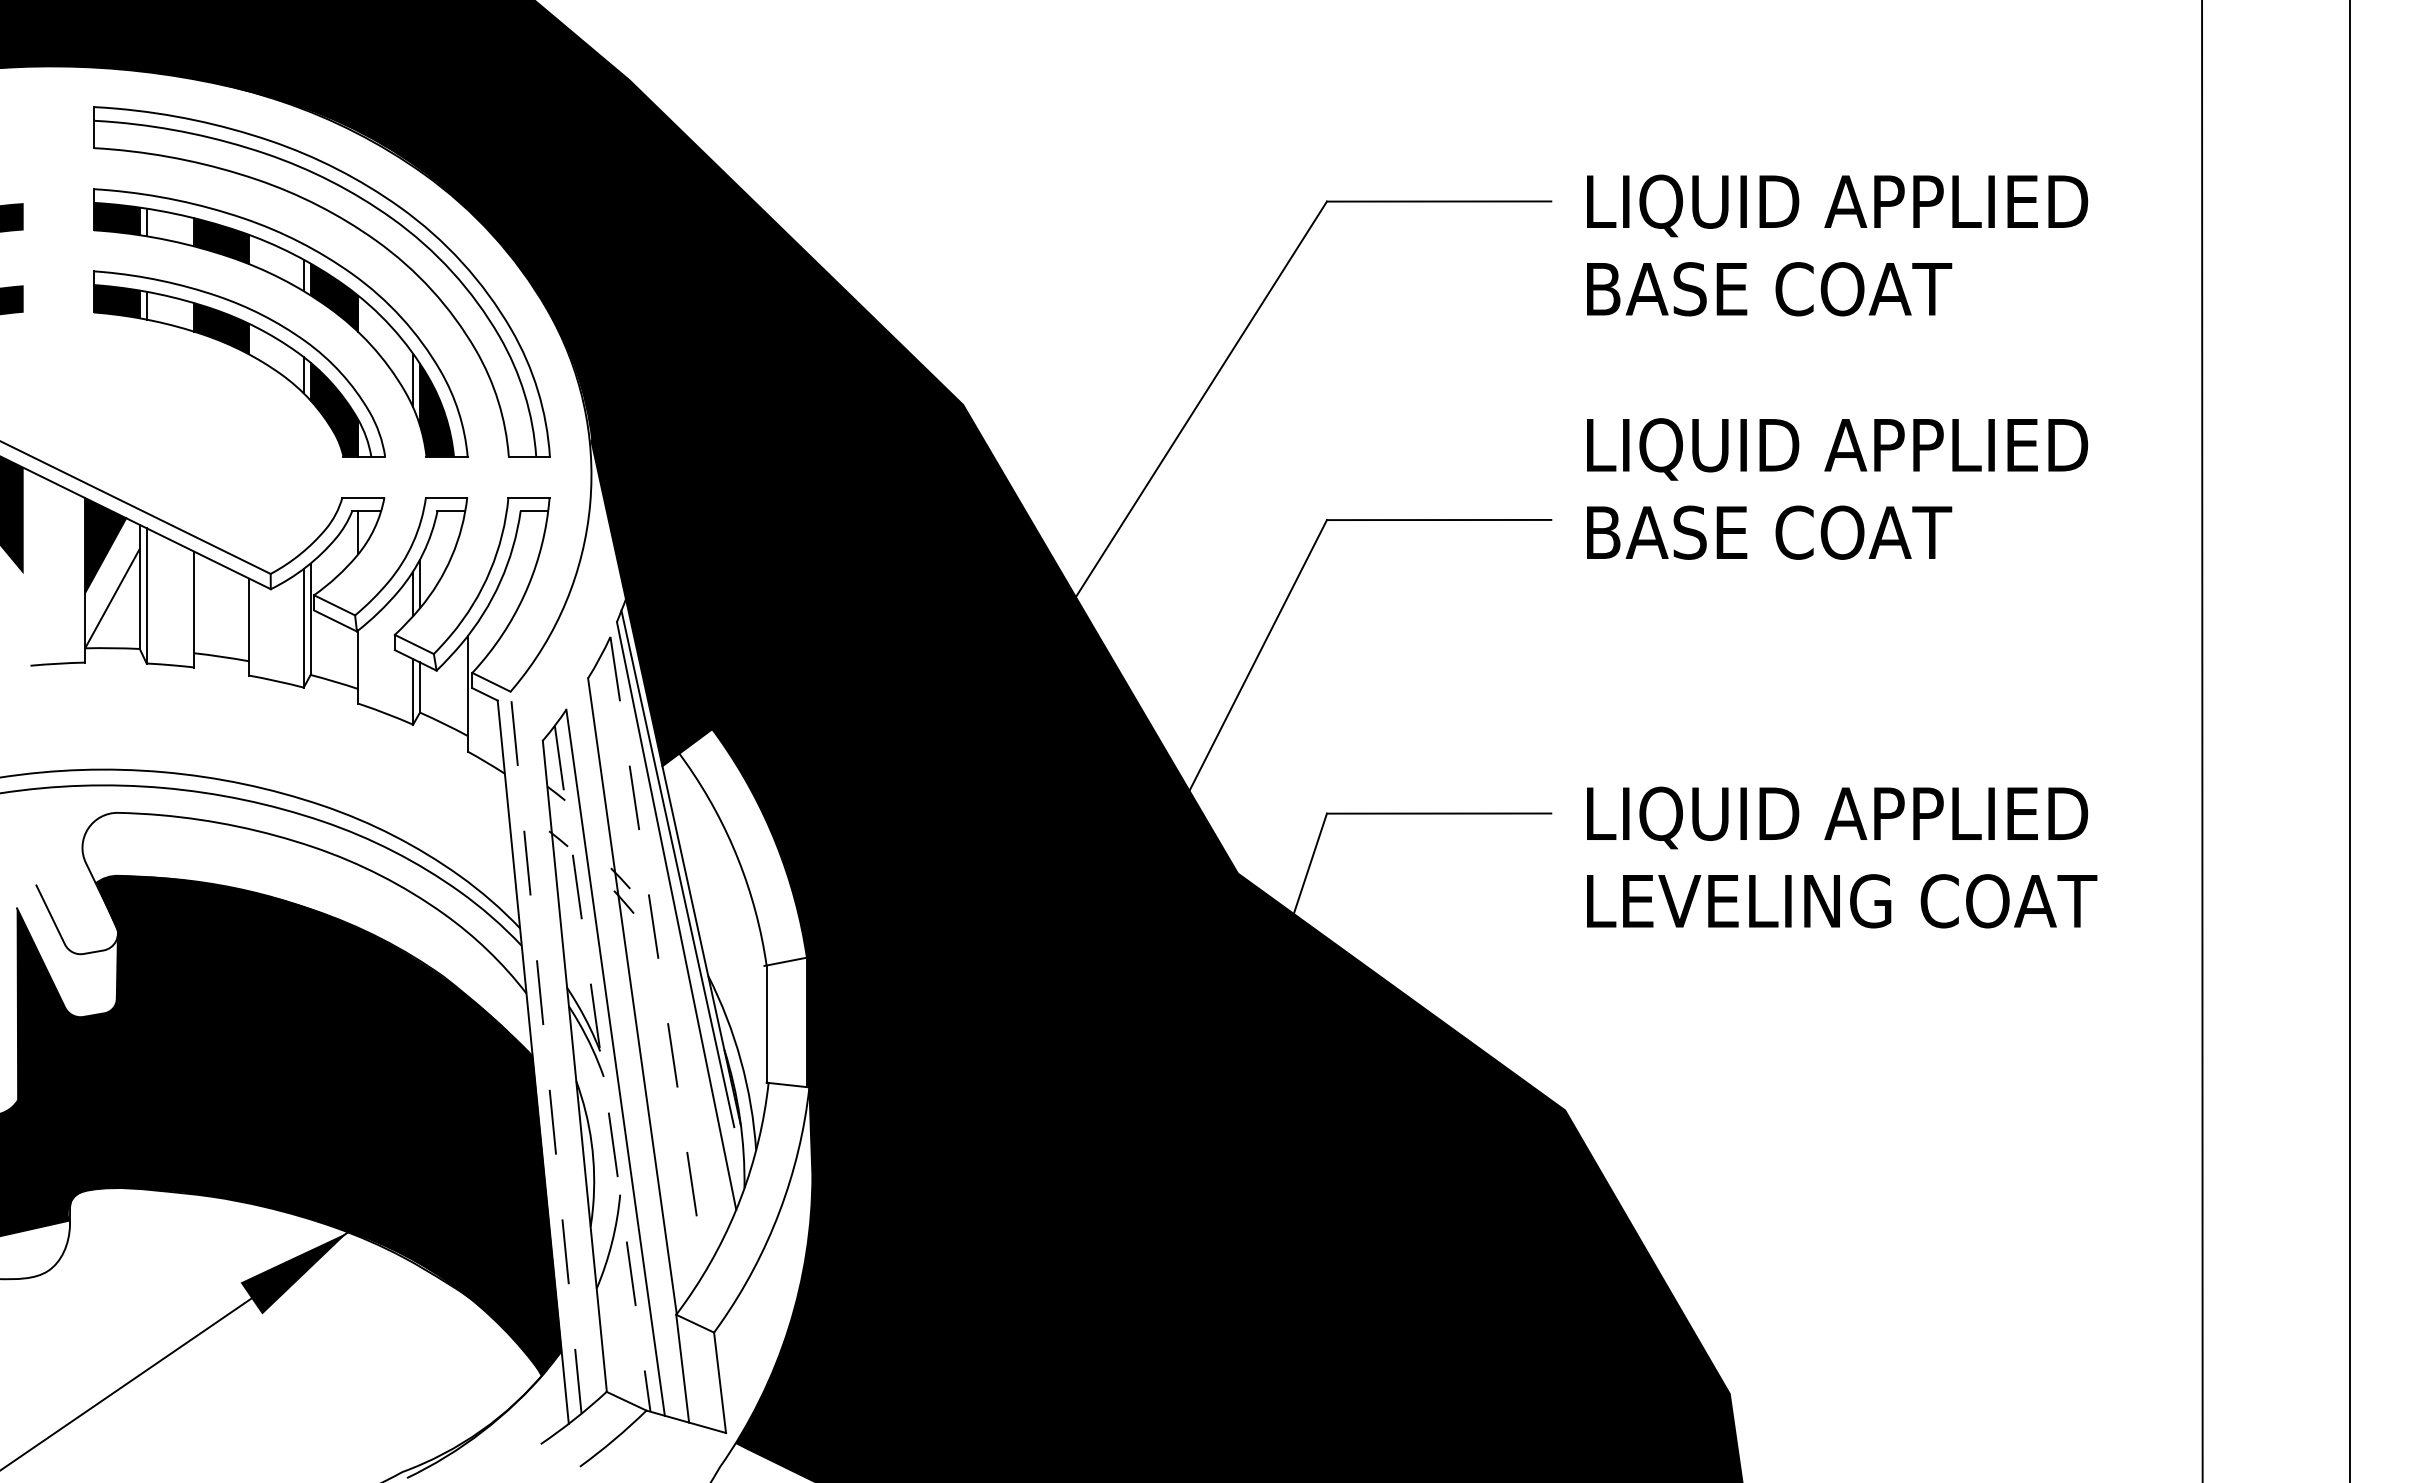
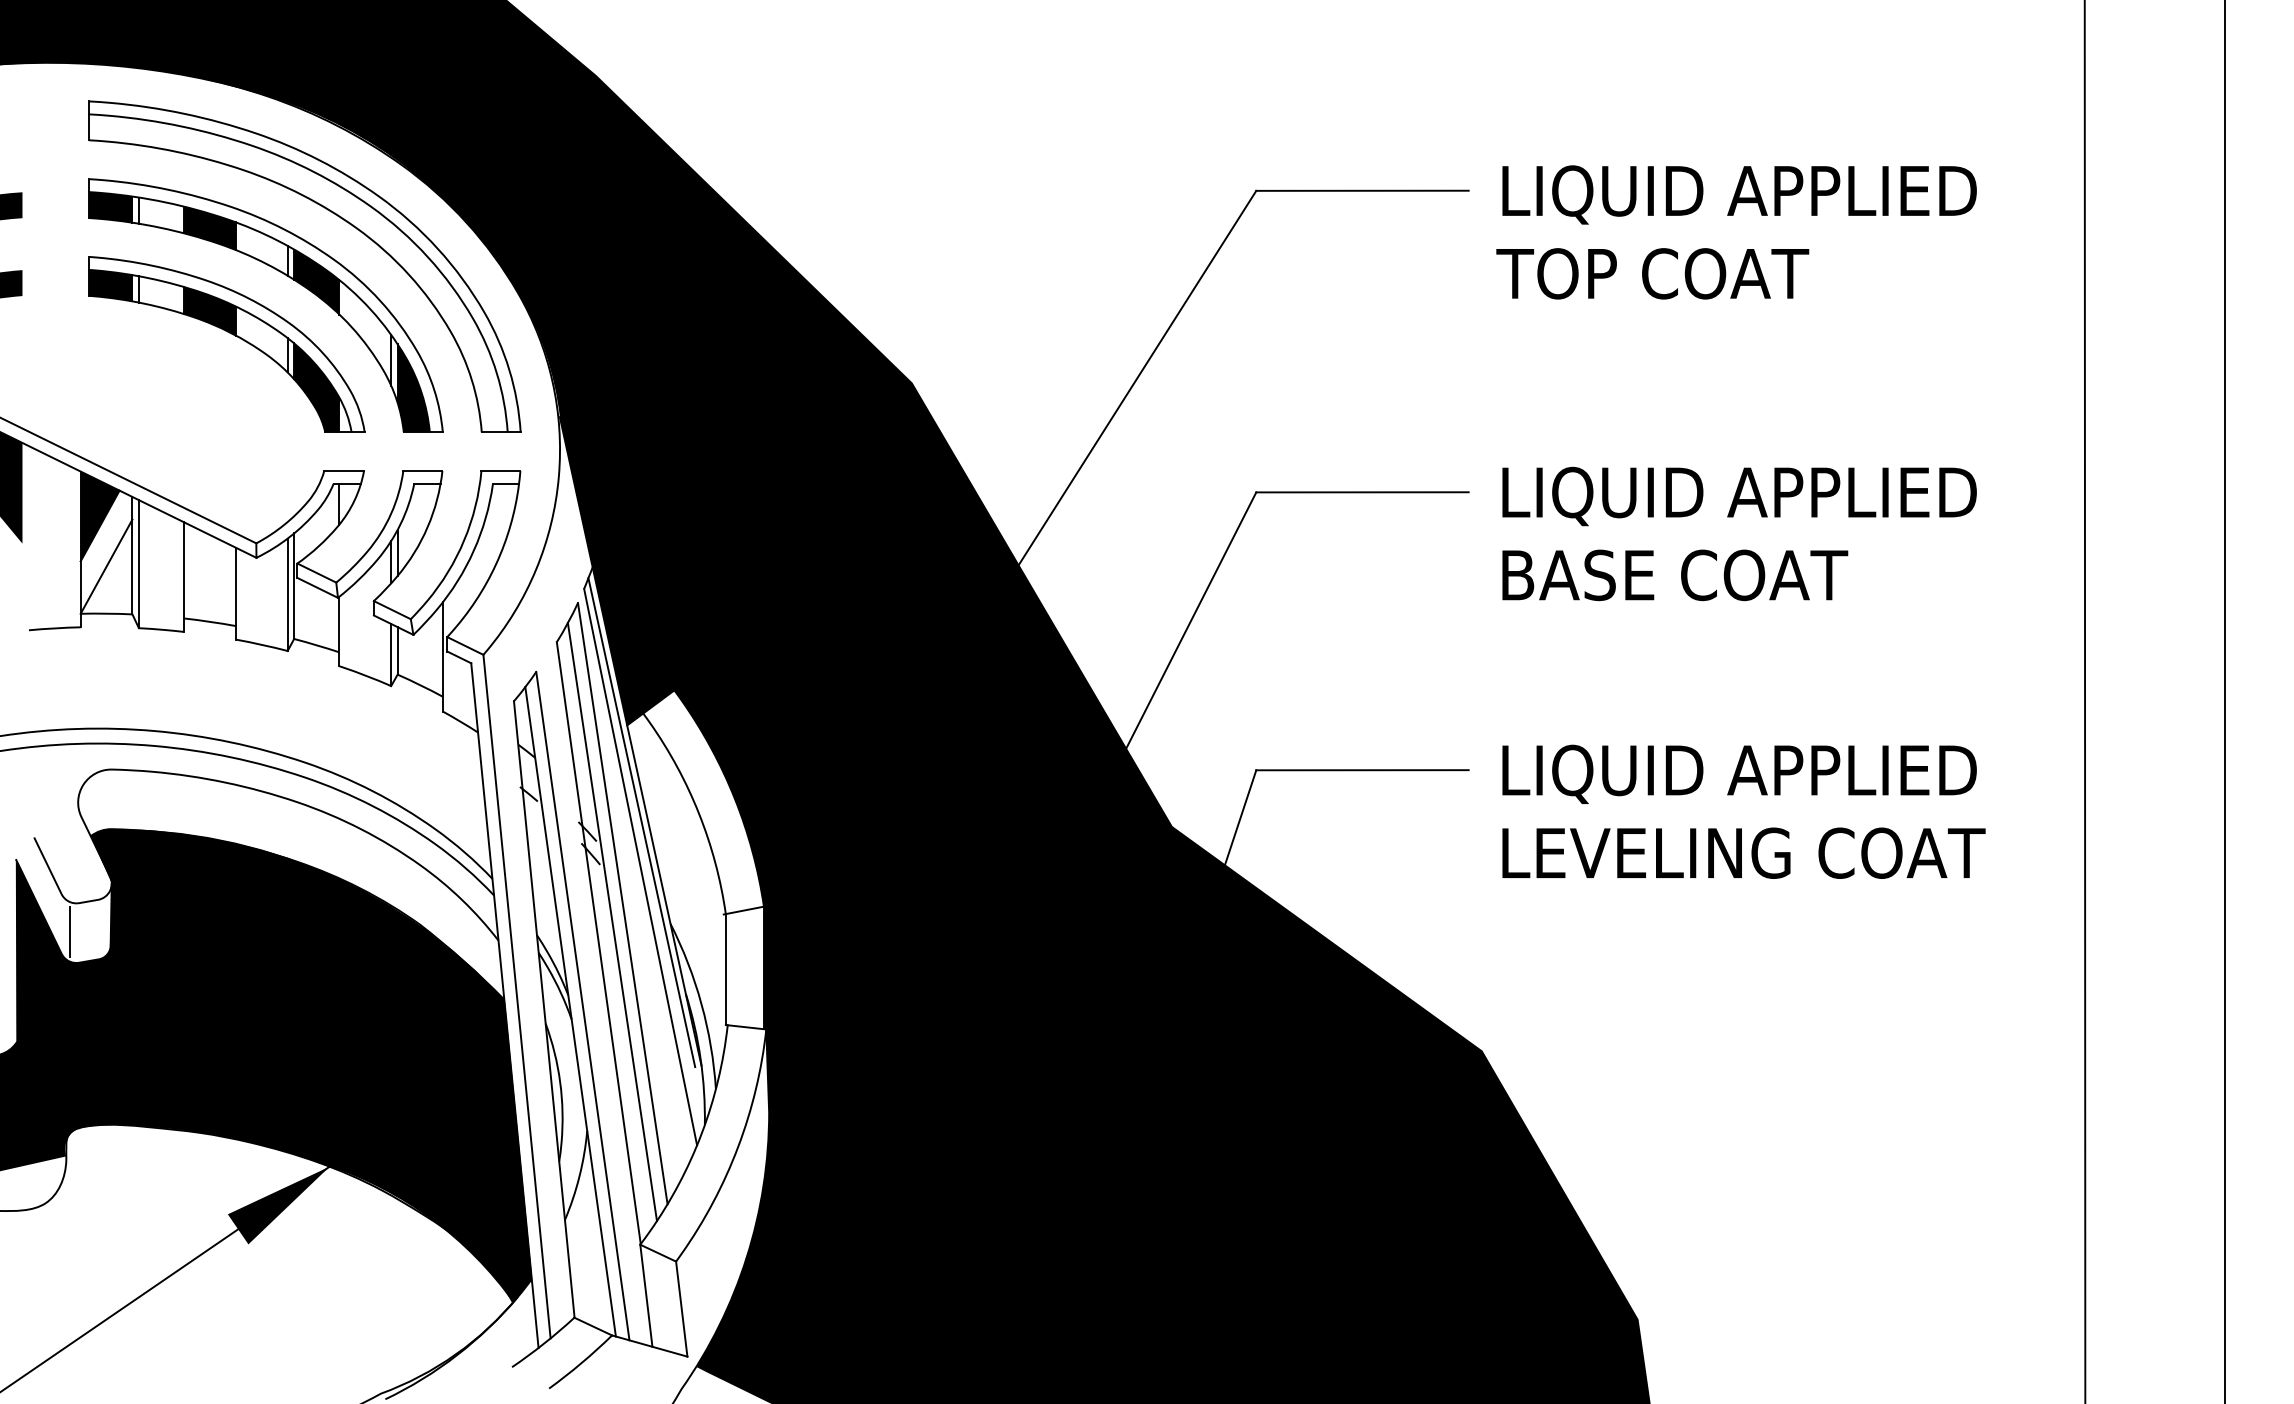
text: (1766, 289) -> (1672, 274), LIQUID APPLIED BASE COAT -> LIQUID APPLIED TOP COAT
text: (1837, 488) -> (1739, 533), moved
line: (657, 954) -> (622, 903), dashed -> solid
line: (646, 973) -> (612, 921), added
line: (74, 984) -> (70, 932), added
line: (546, 1052) -> (517, 996), dashed -> solid
line: (602, 1069) -> (570, 1012), dashed -> solid

